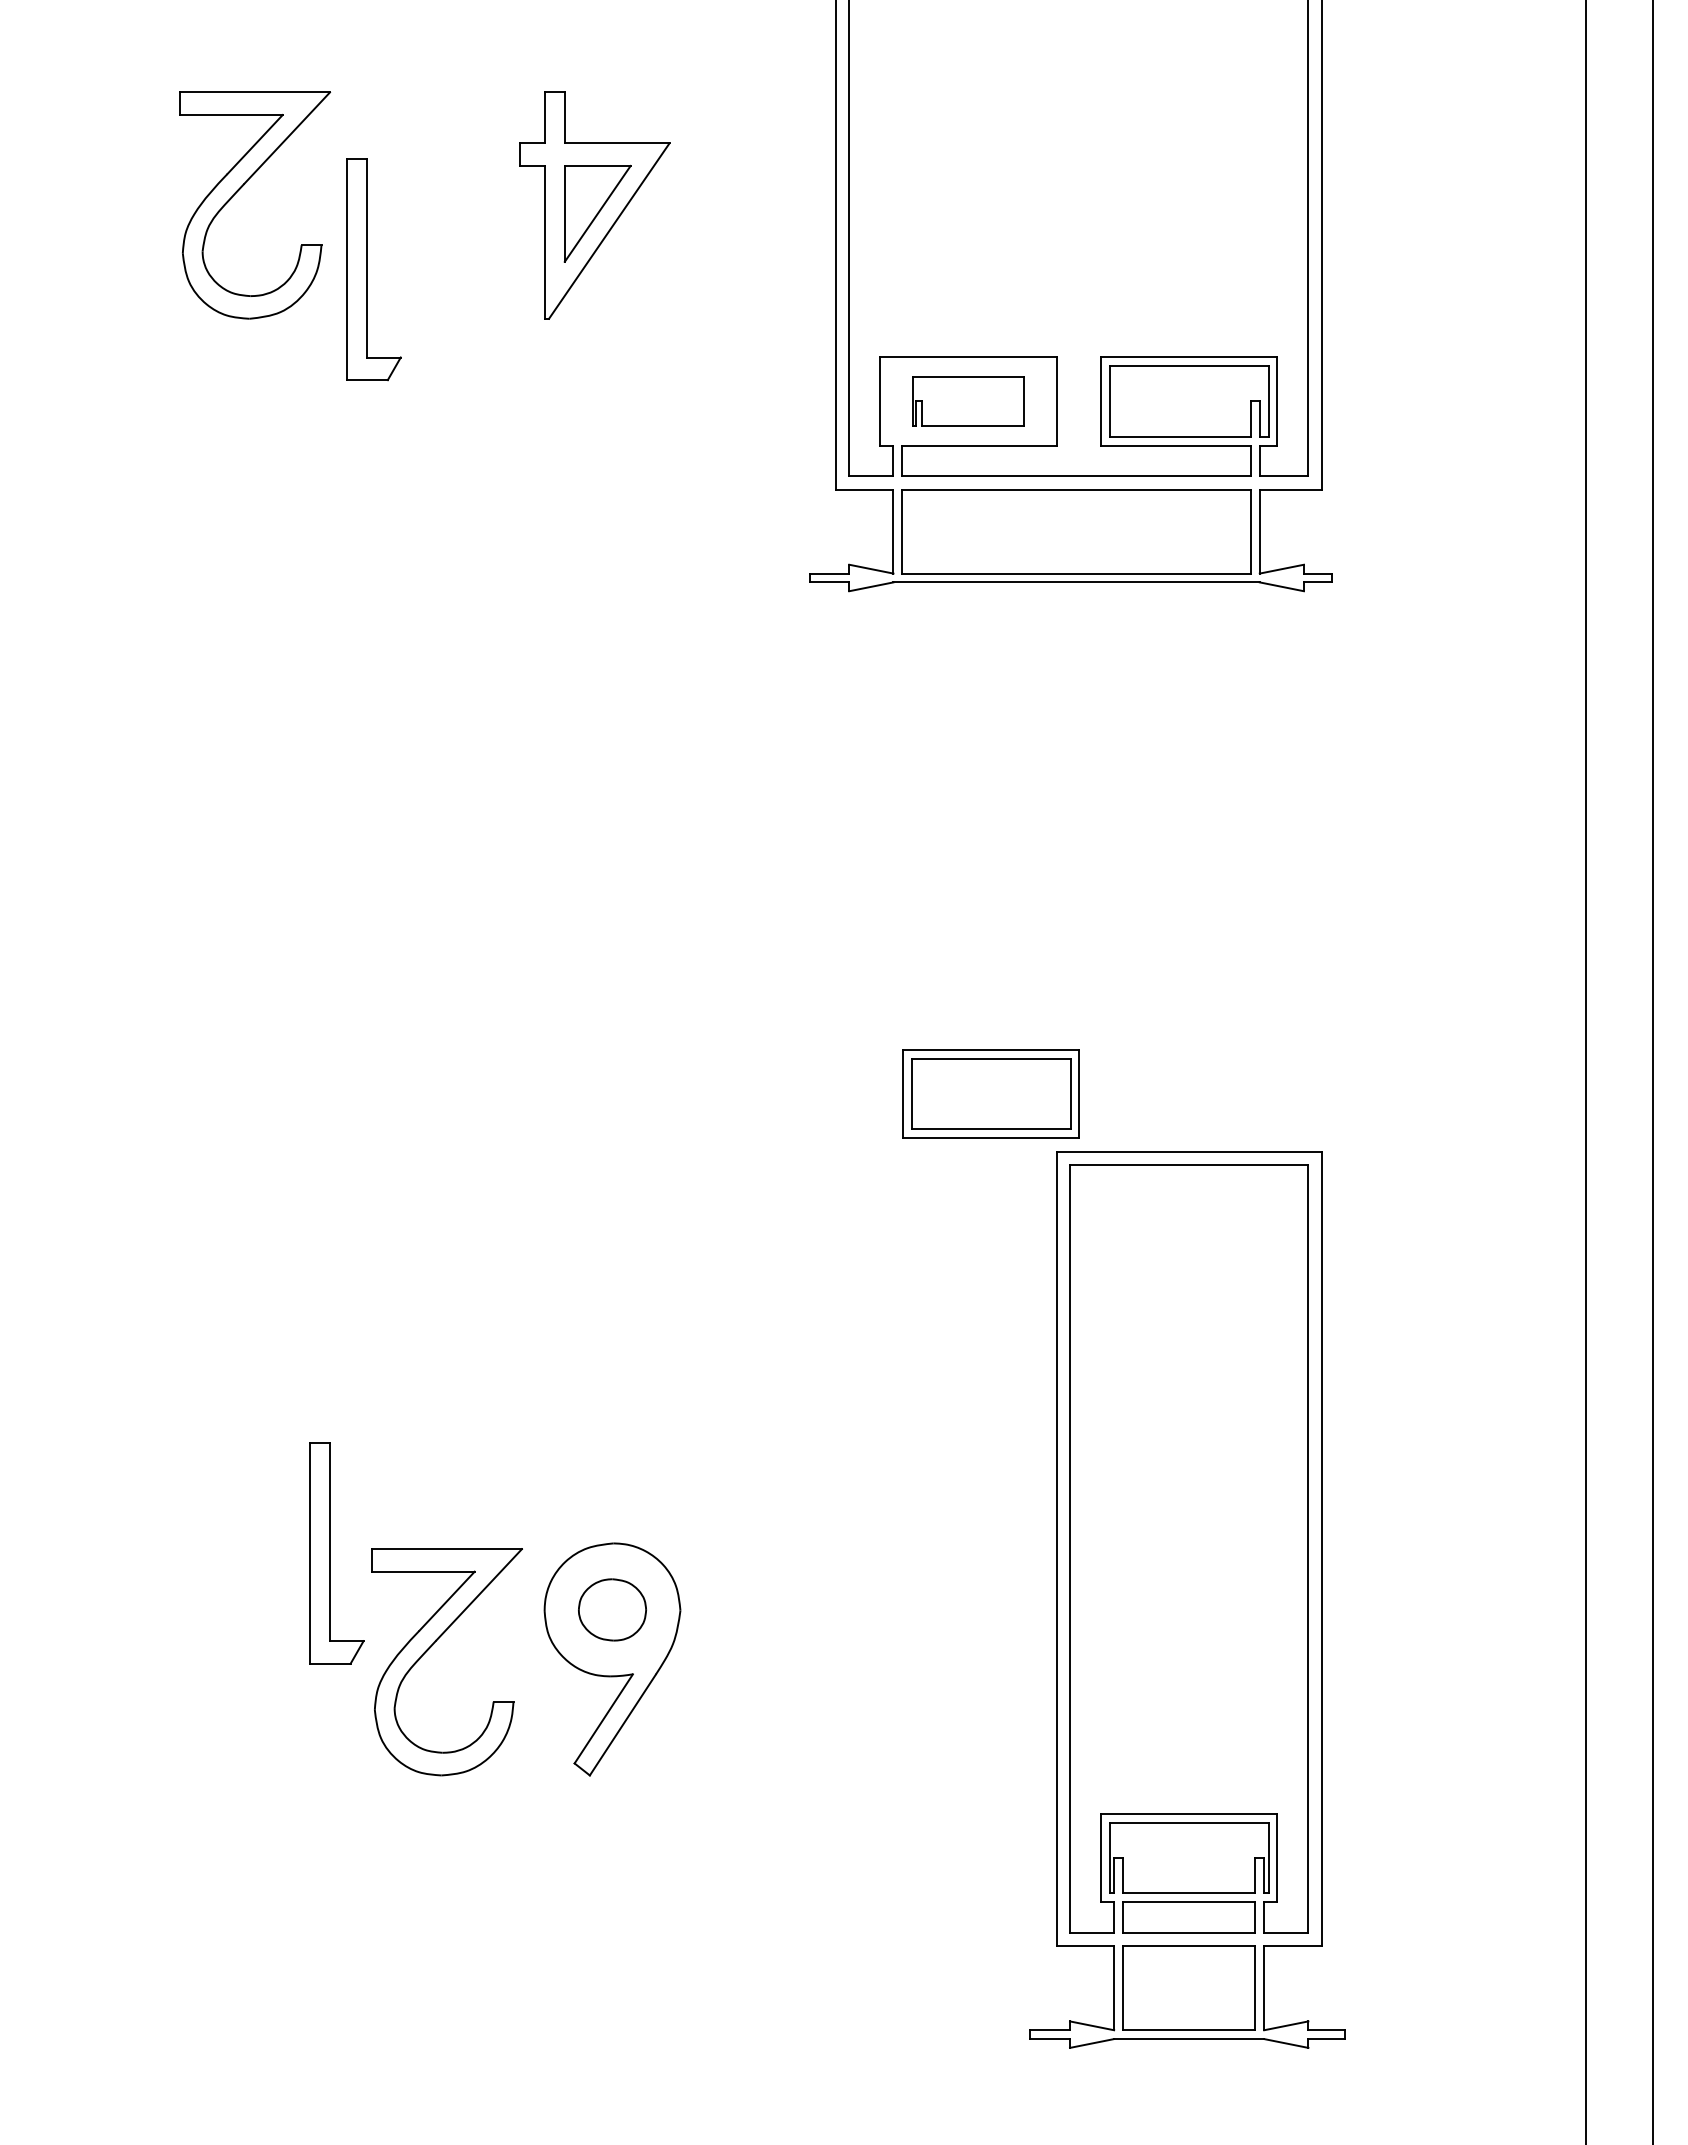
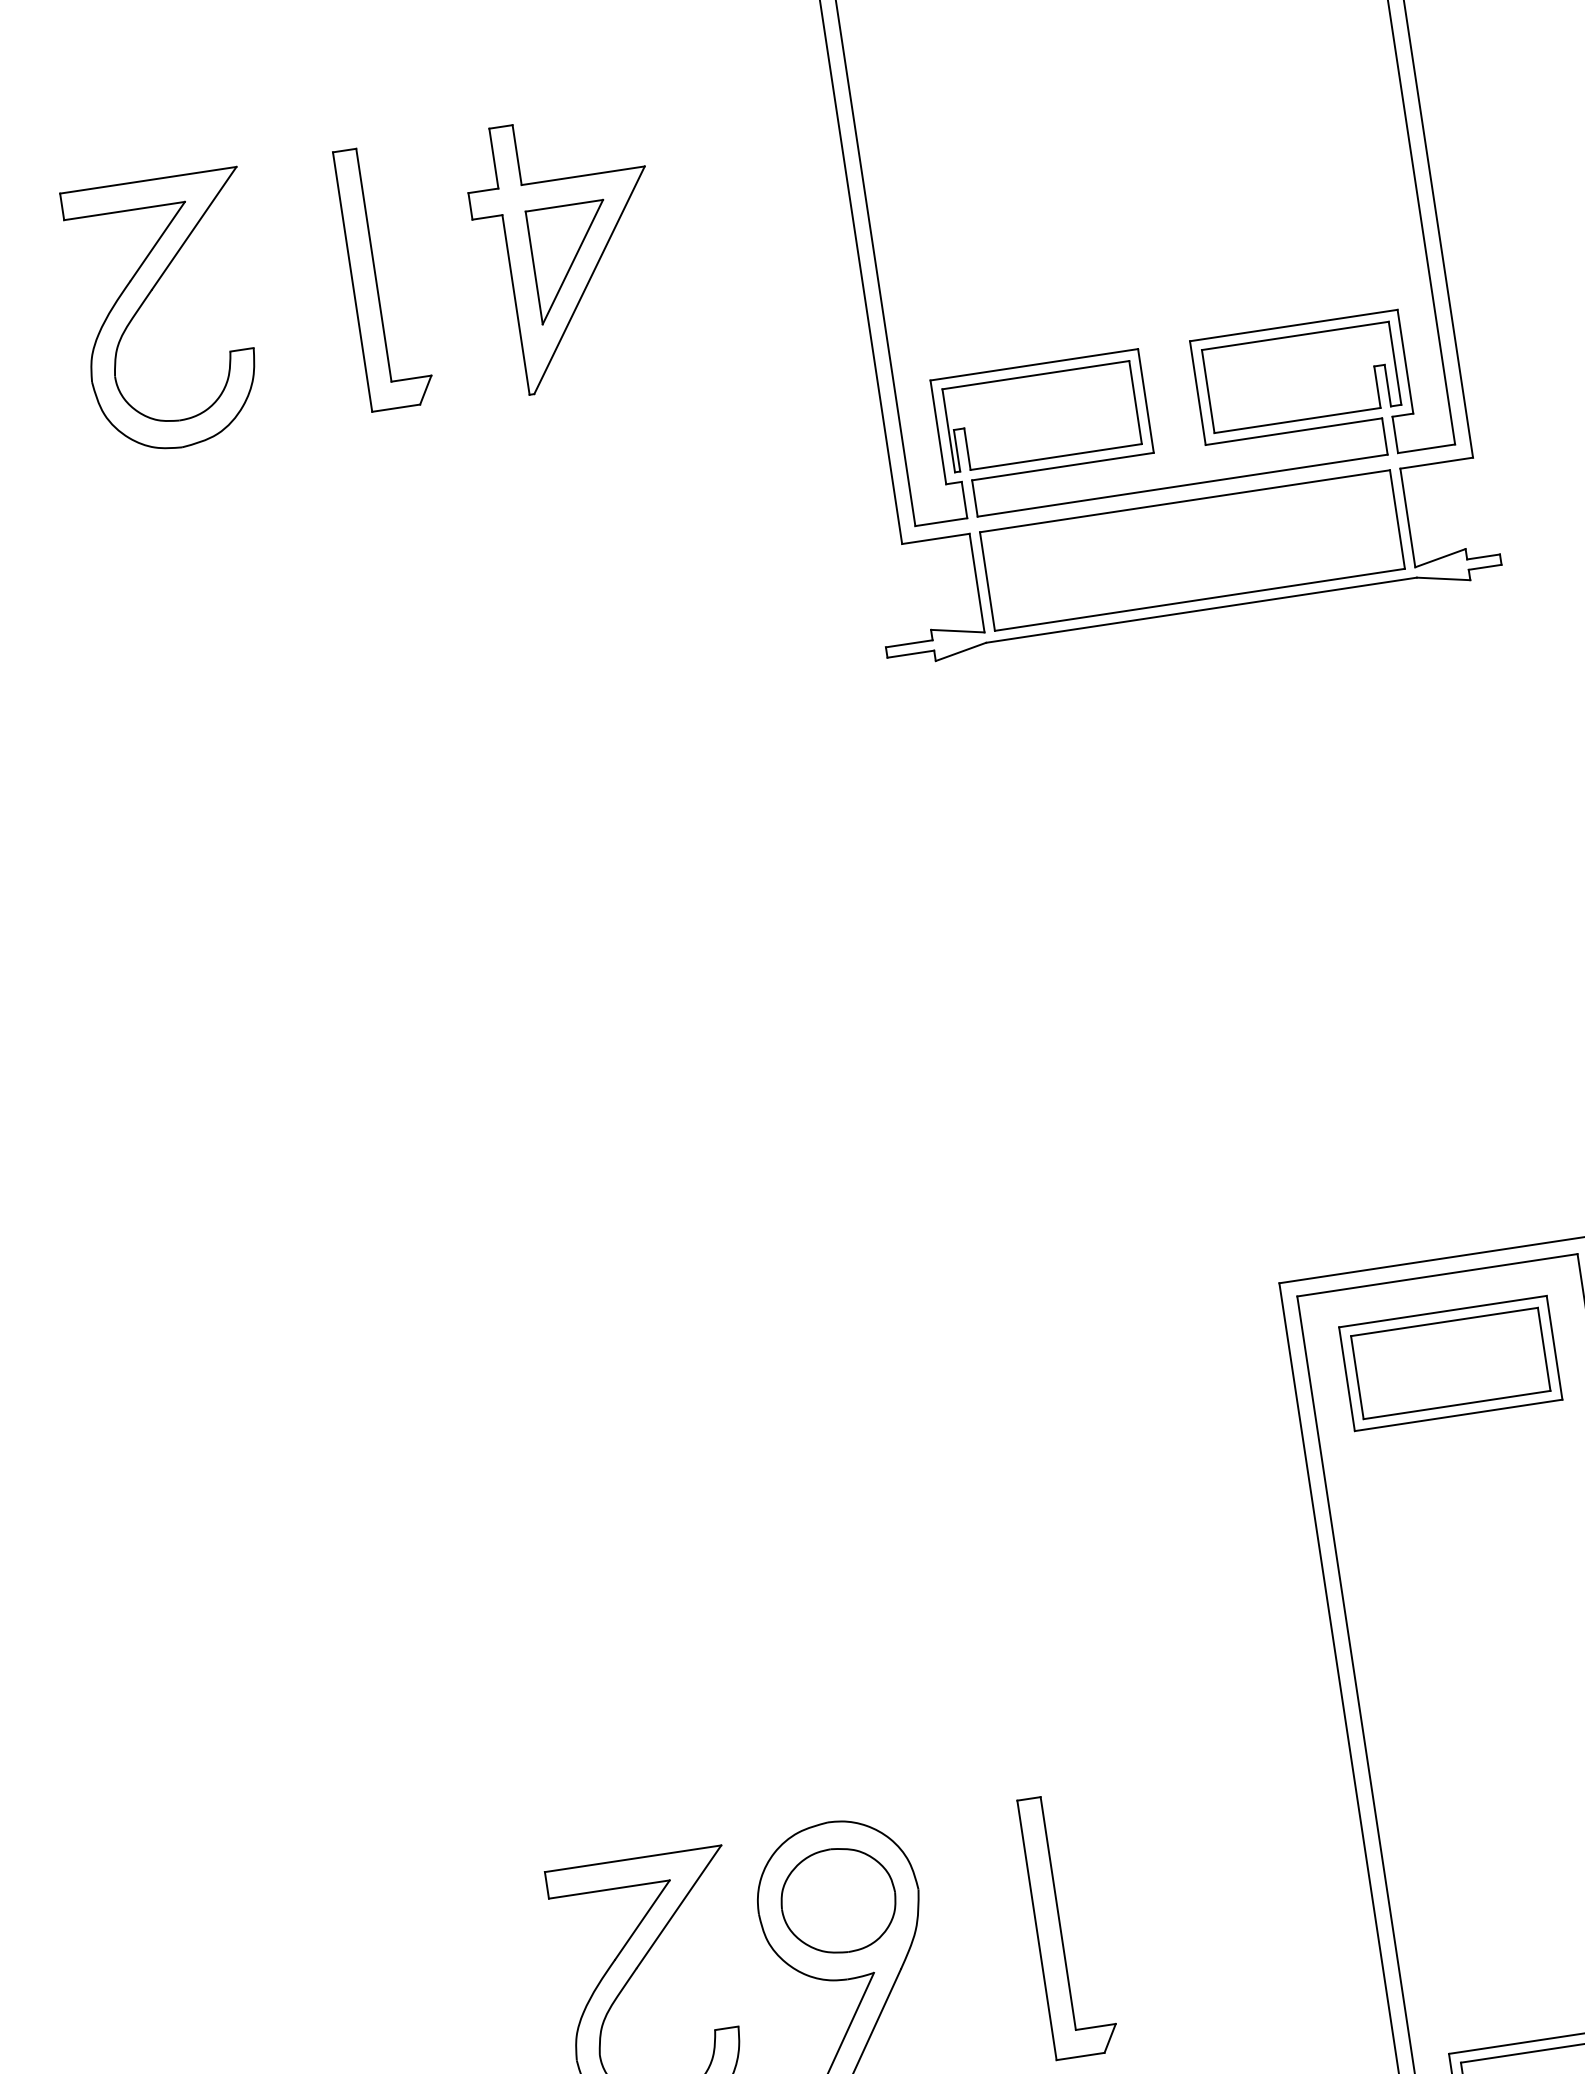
part: (373, 269) -> (383, 277), moved
part: (968, 401) -> (1042, 416), size x1.43
part: (990, 1093) -> (1449, 1362), moved
part: (336, 1553) -> (1068, 1925), moved
part: (612, 1609) -> (838, 1900), size x1.43

